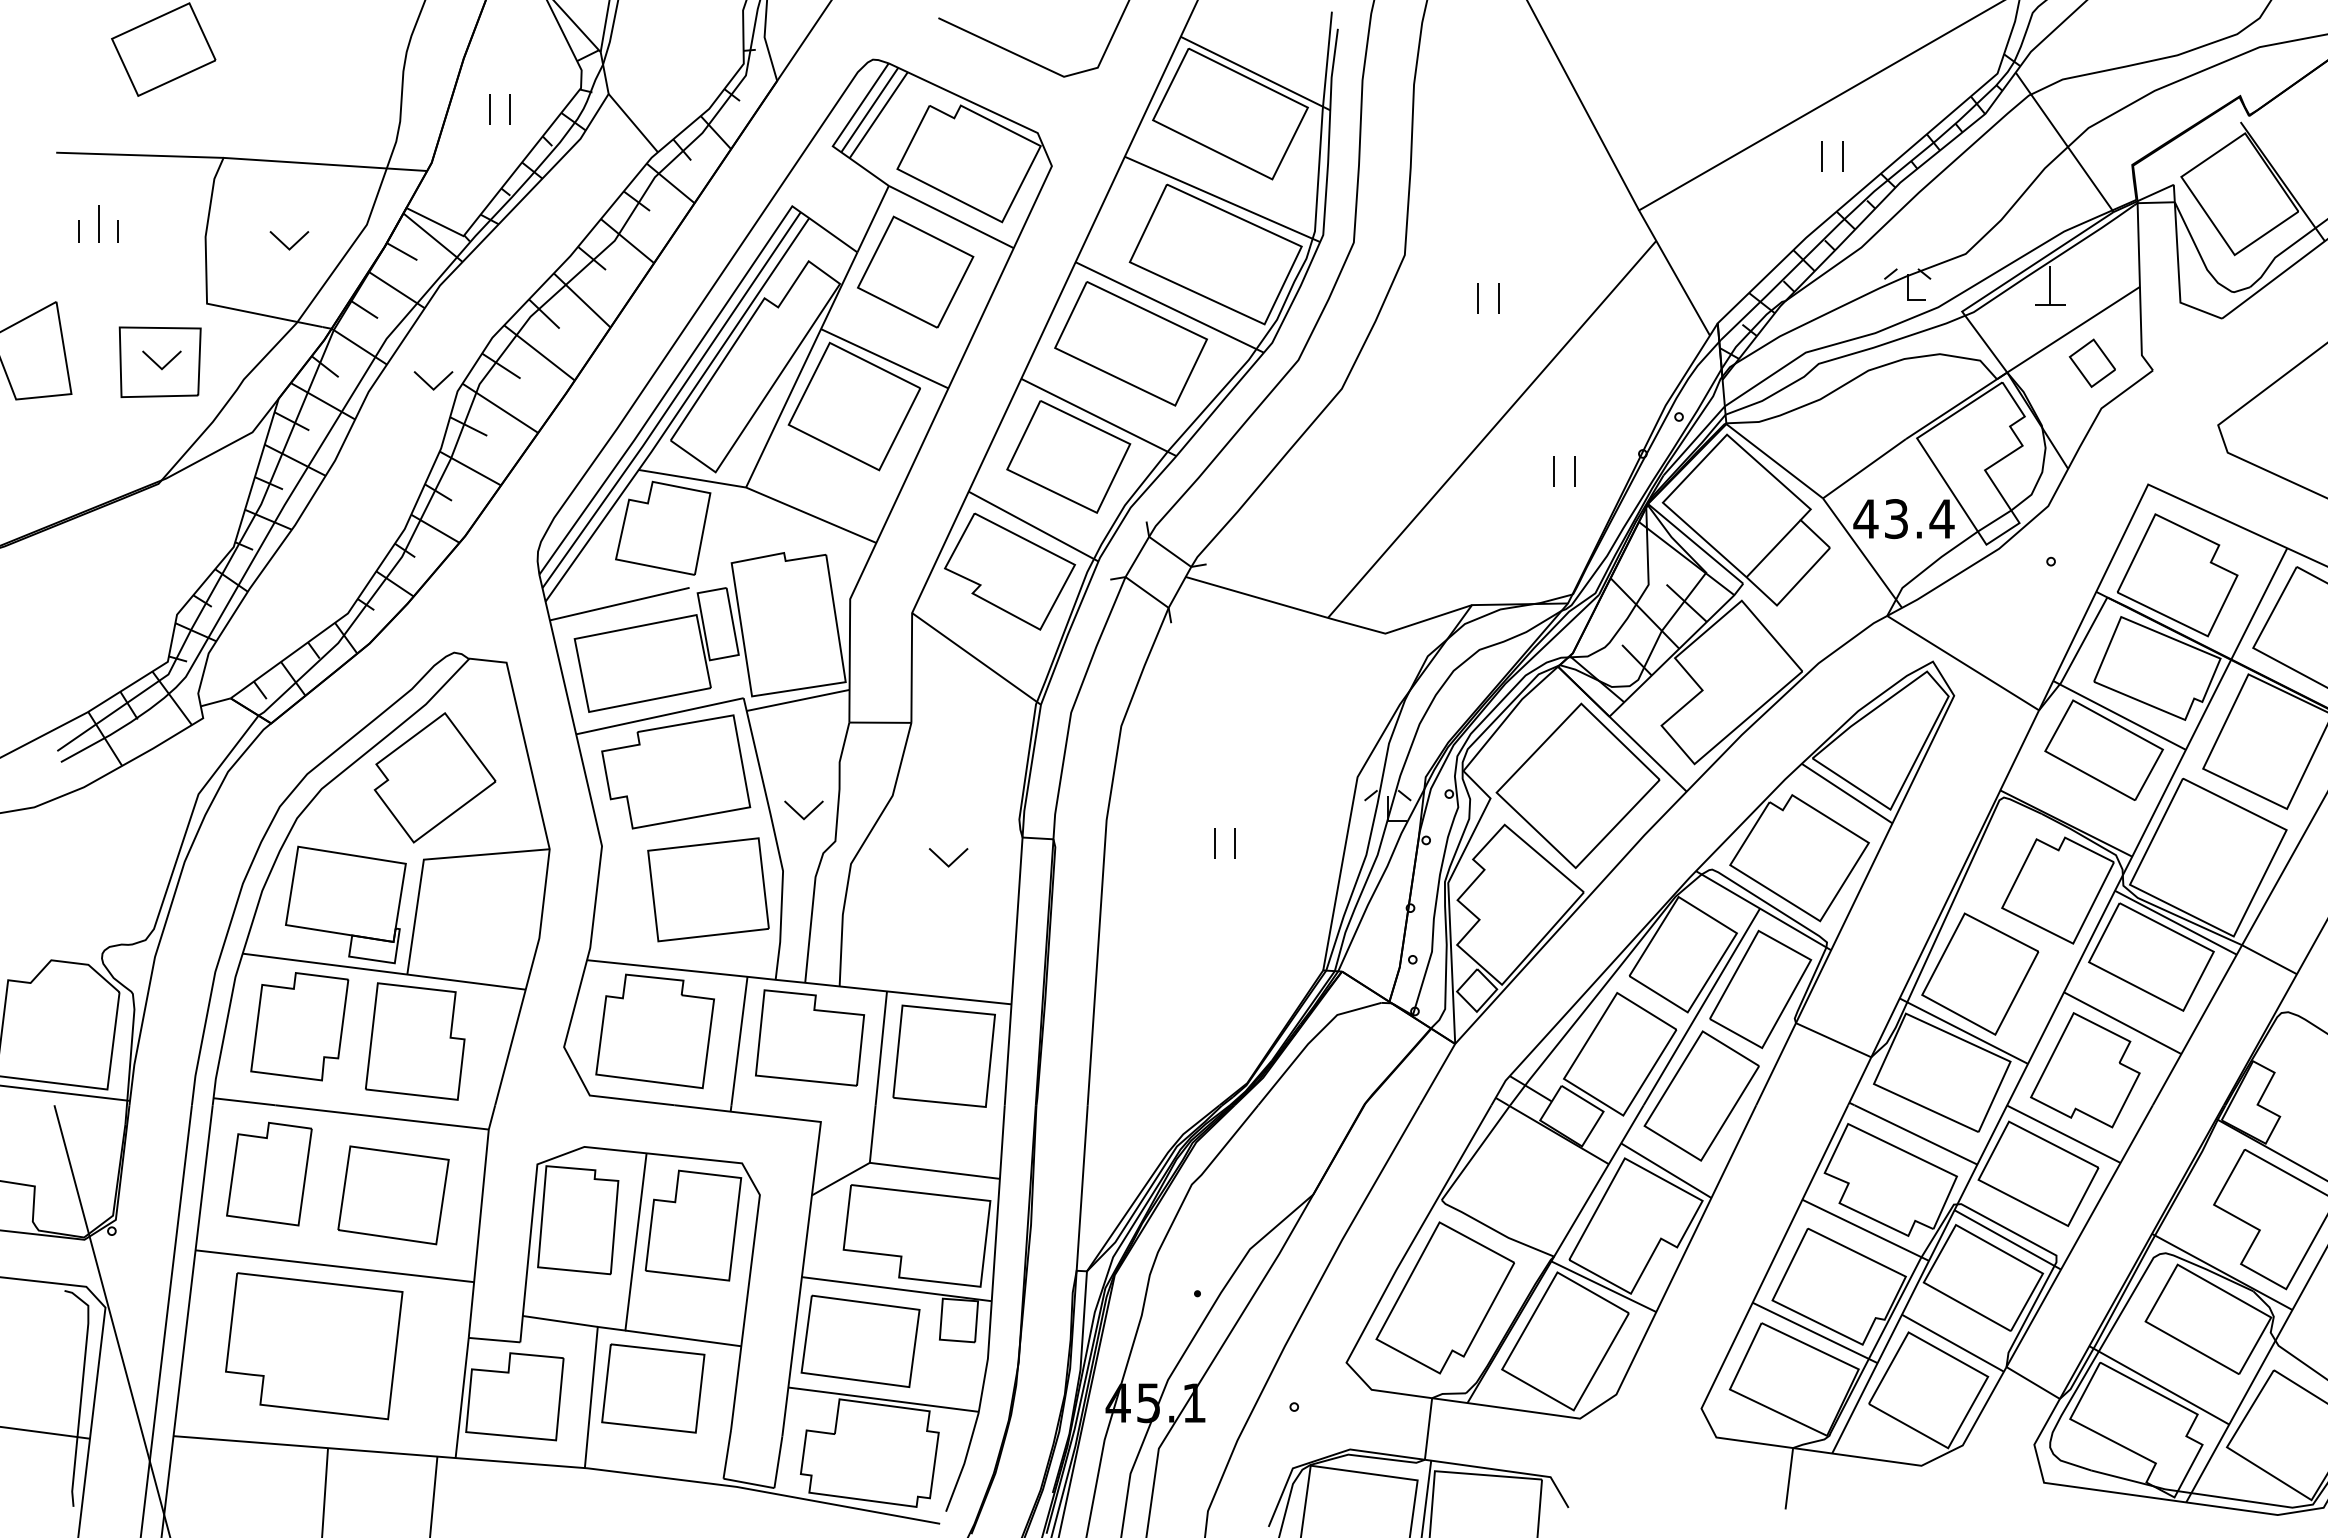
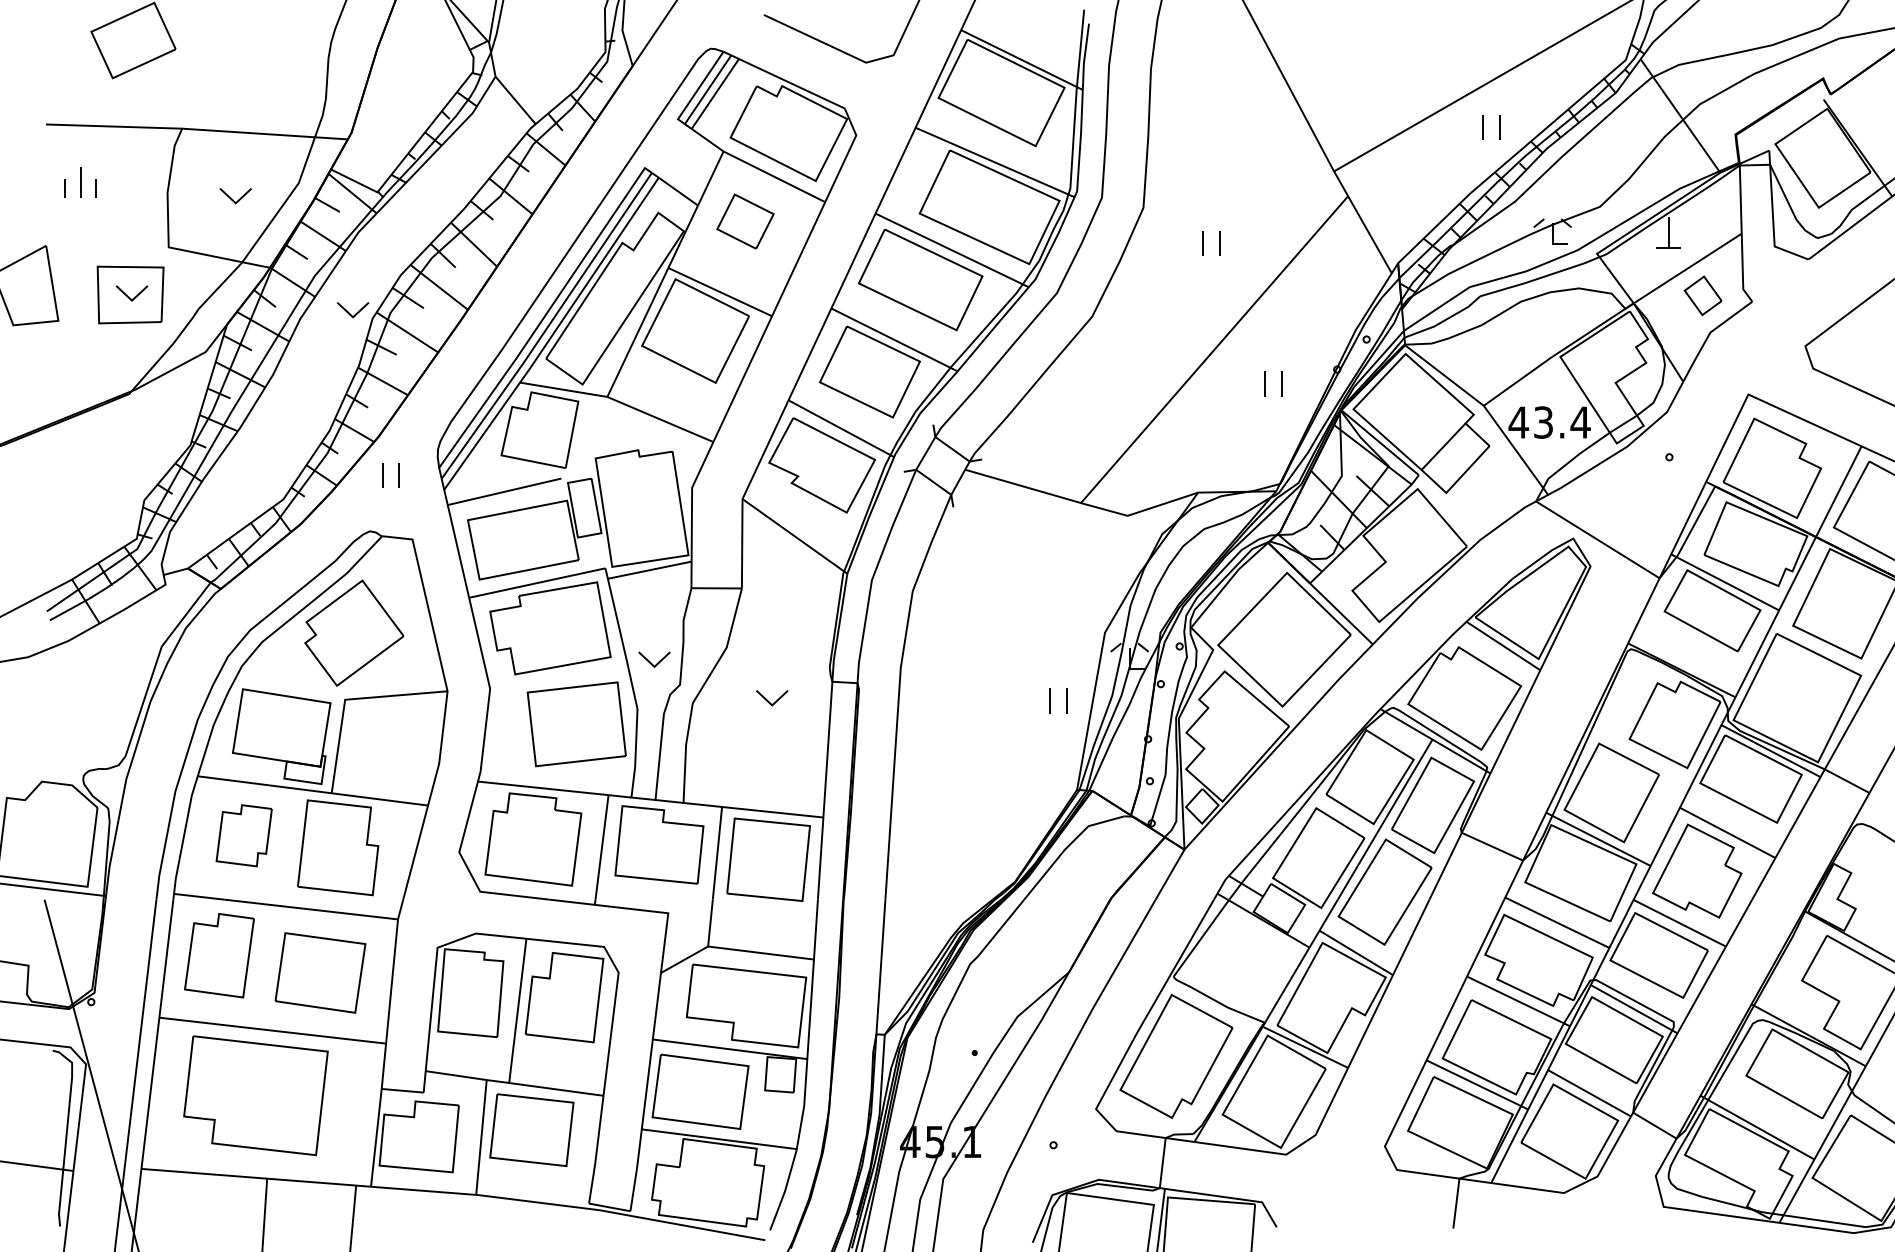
part: (490, 109) -> (383, 475), moved
part: (915, 271) -> (745, 221), size x0.6
part: (1215, 843) -> (1050, 701), moved
part: (299, 1026) -> (243, 835), size x0.7

